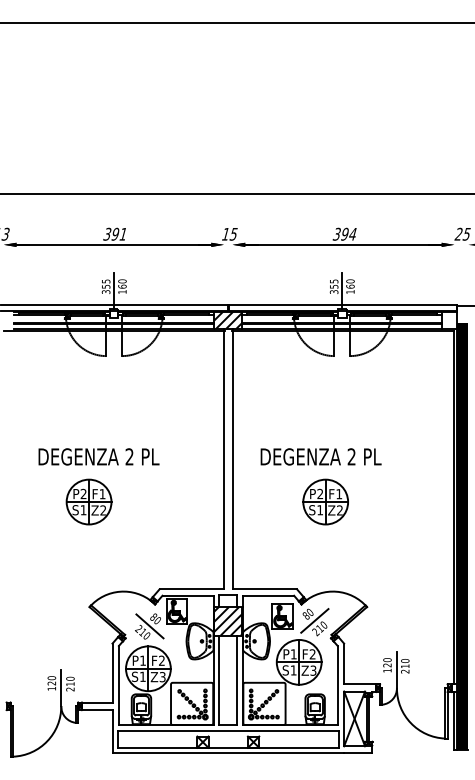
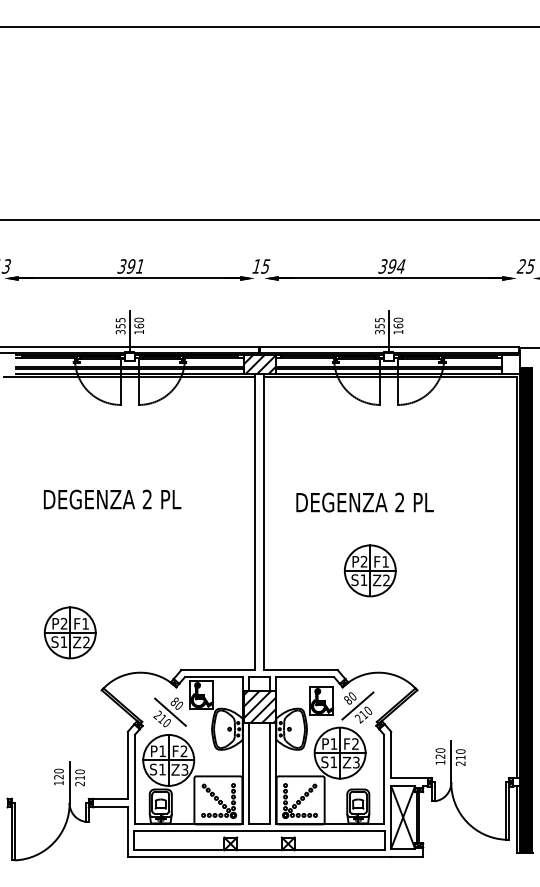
text: (98, 456) -> (112, 499), moved
text: (320, 456) -> (364, 502), moved
part: (88, 501) -> (69, 632), moved

